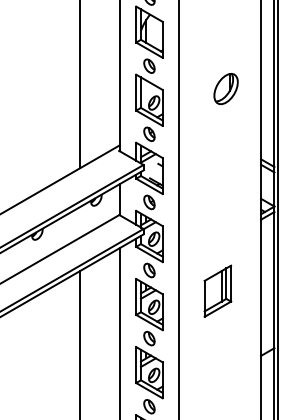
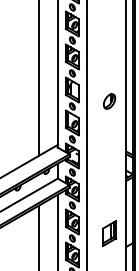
part: (226, 88) -> (109, 101), moved
part: (217, 291) -> (109, 233), moved

